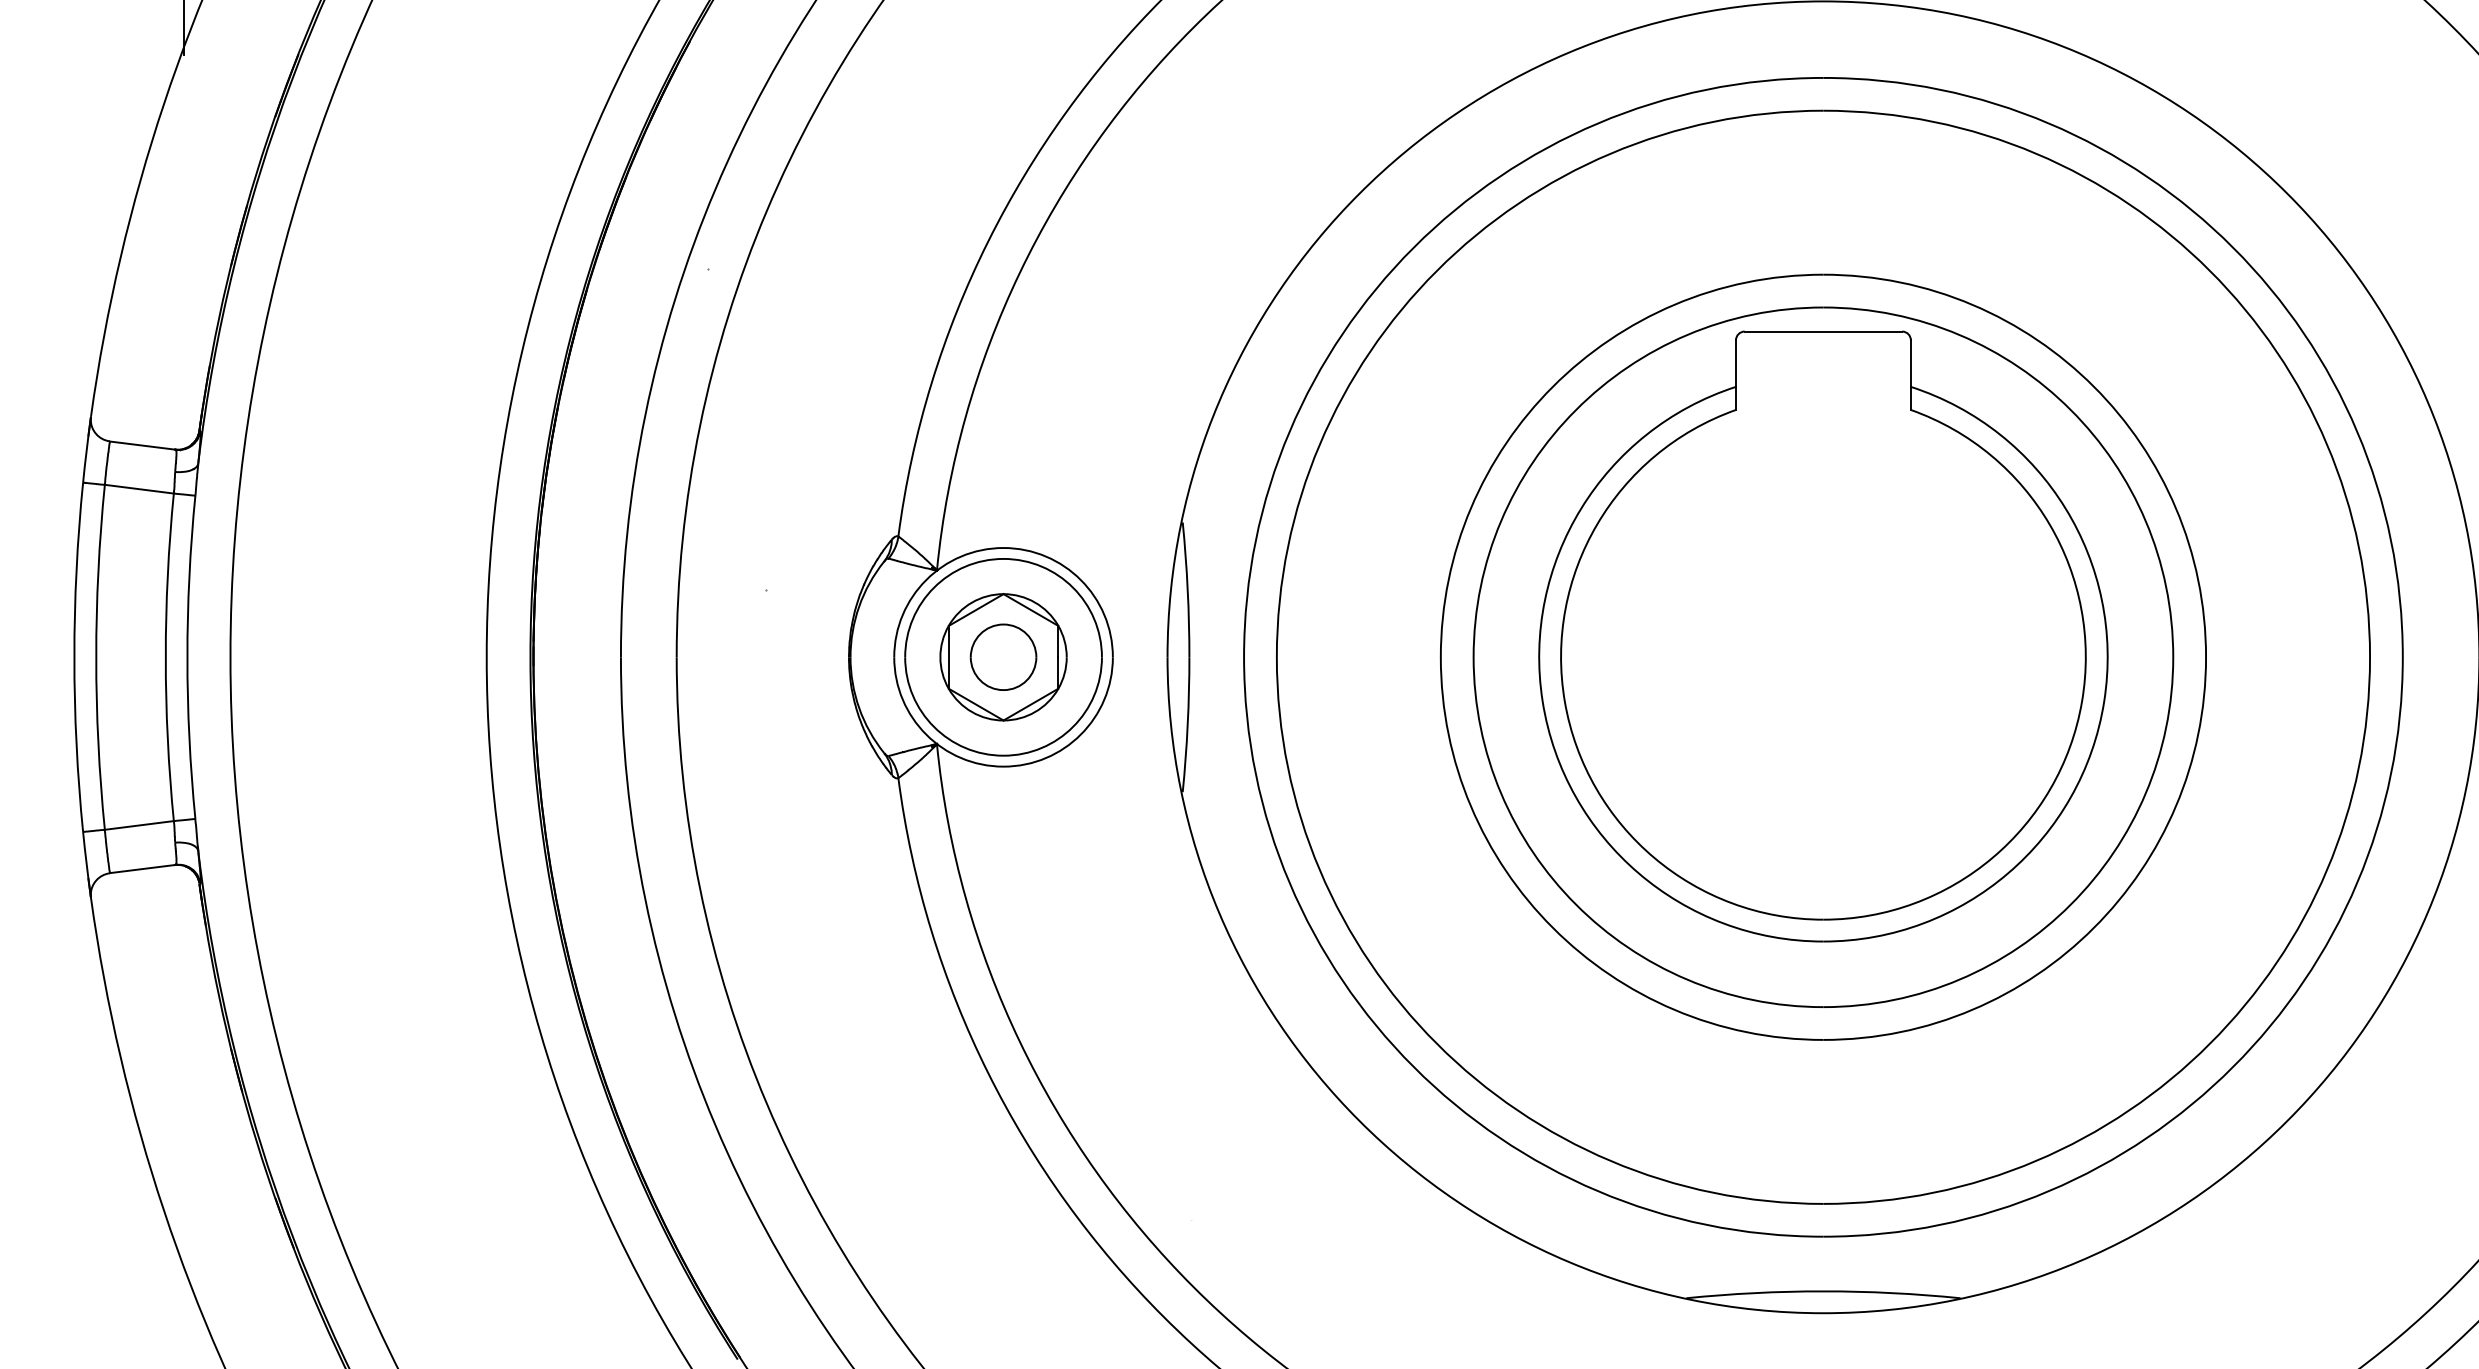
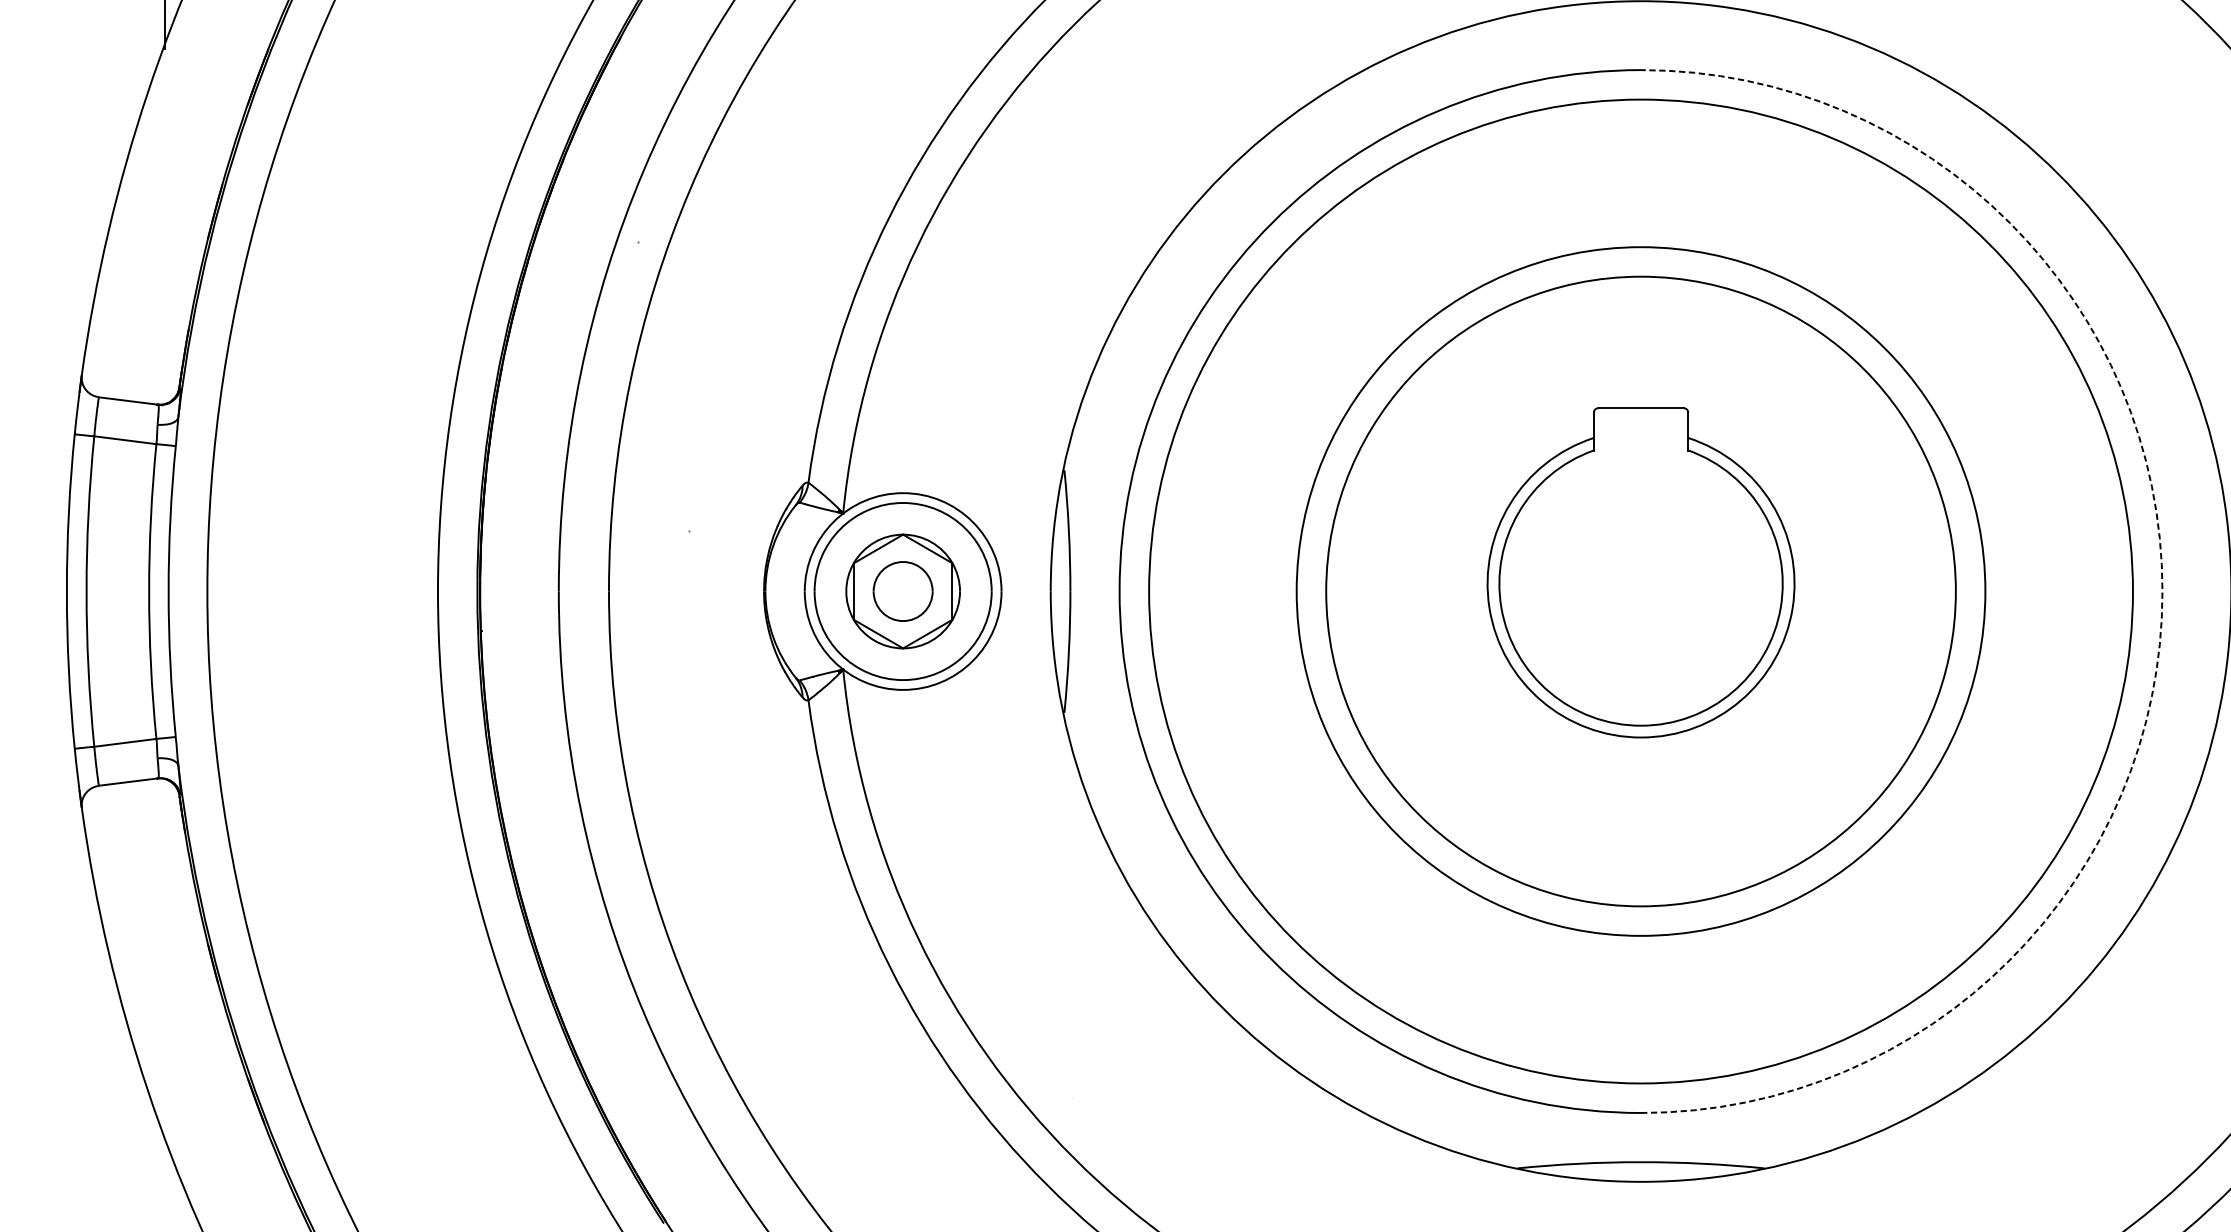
part: (1823, 636) -> (1641, 572), size x0.6
arc: (2402, 657) -> (2162, 591), solid -> dashed

